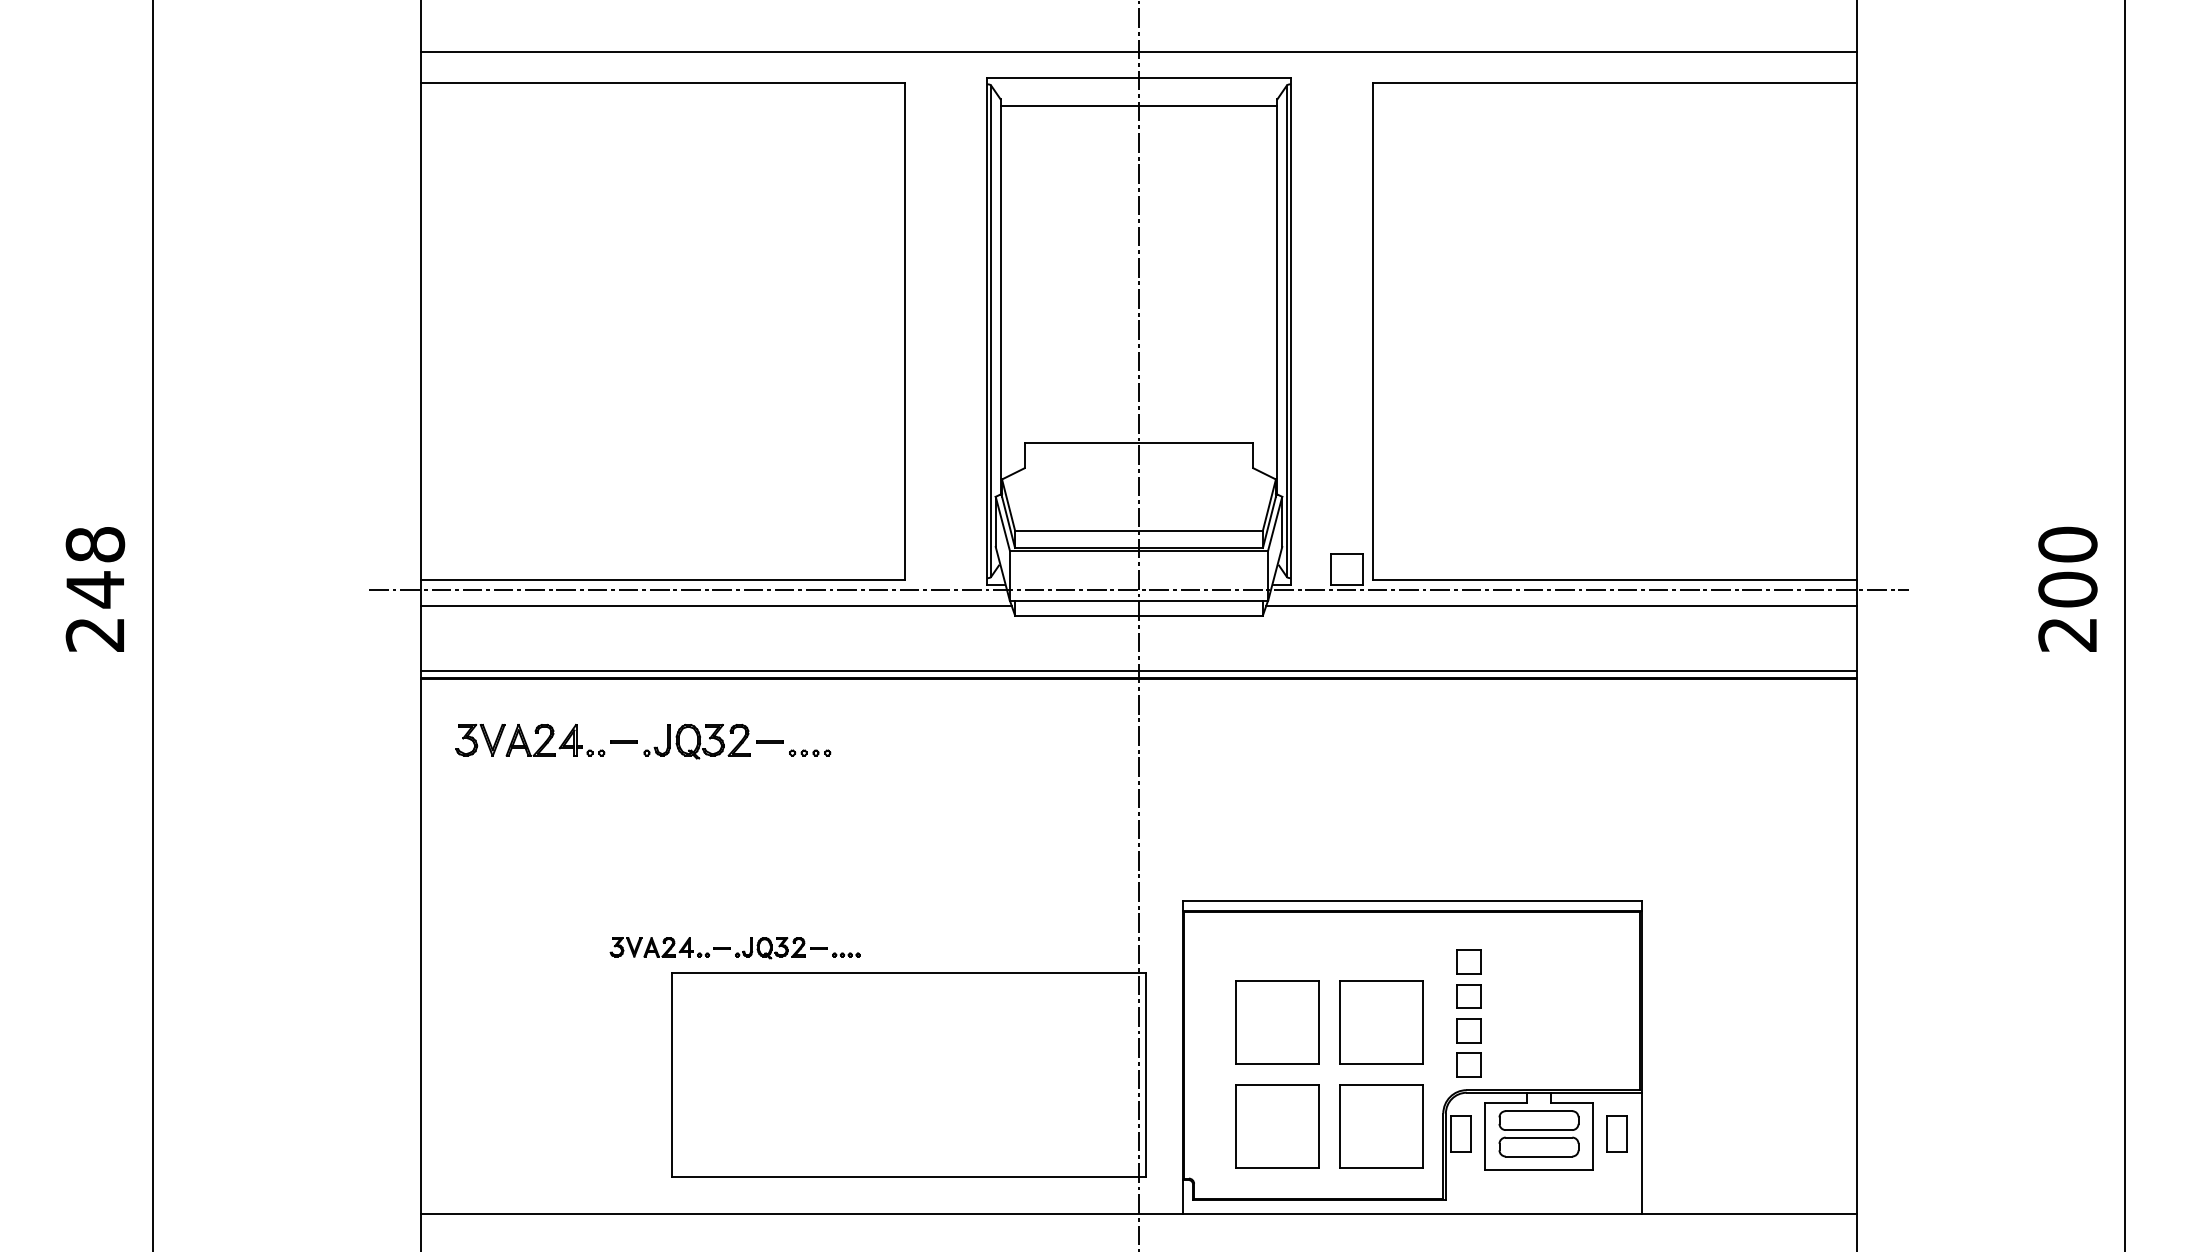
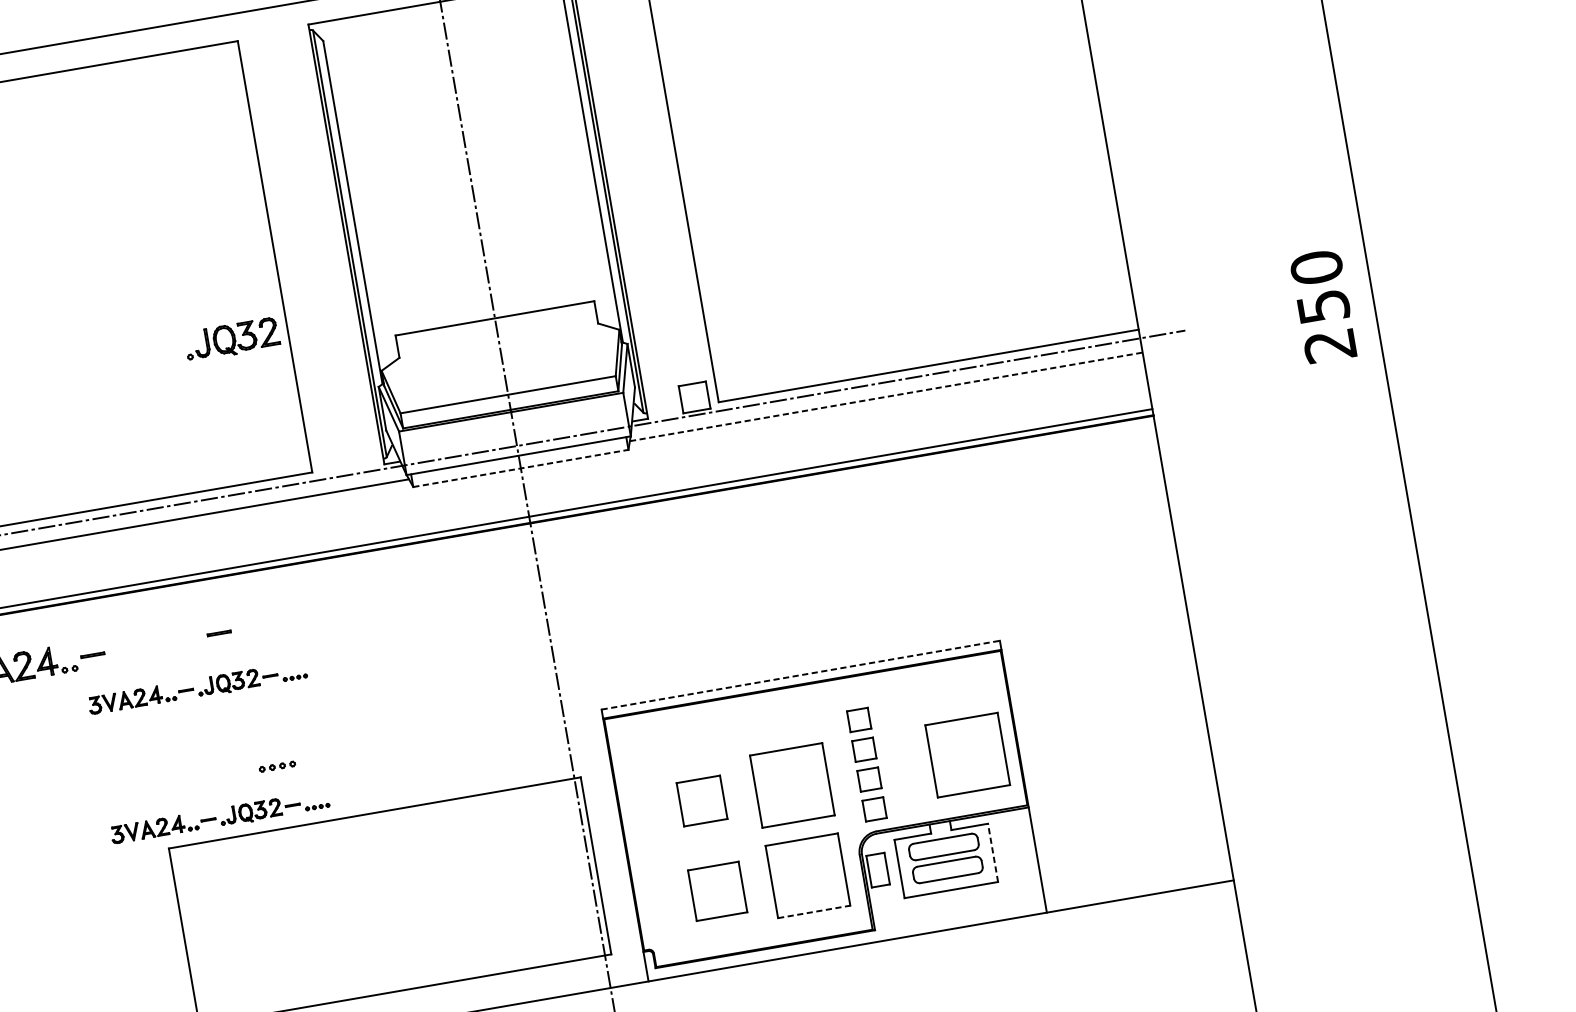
line: (1138, 106) -> (444, 26), removed
text: (2067, 589) -> (1323, 306), 200 -> 250
line: (1562, 606) -> (887, 397), solid -> dashed
line: (1139, 615) -> (521, 468), solid -> dashed
part: (696, 741) -> (231, 339), moved
part: (810, 752) -> (277, 766), moved
part: (734, 799) -> (197, 688), added
line: (1412, 900) -> (801, 674), solid -> dashed
part: (1277, 1022) -> (702, 801), size x0.6
part: (1583, 1022) -> (967, 755), added
part: (1277, 1126) -> (717, 891), size x0.7
part: (1616, 1133) -> (1013, 846), removed
line: (1592, 1136) -> (992, 852), solid -> dashed
line: (1381, 1168) -> (814, 912), solid -> dashed

